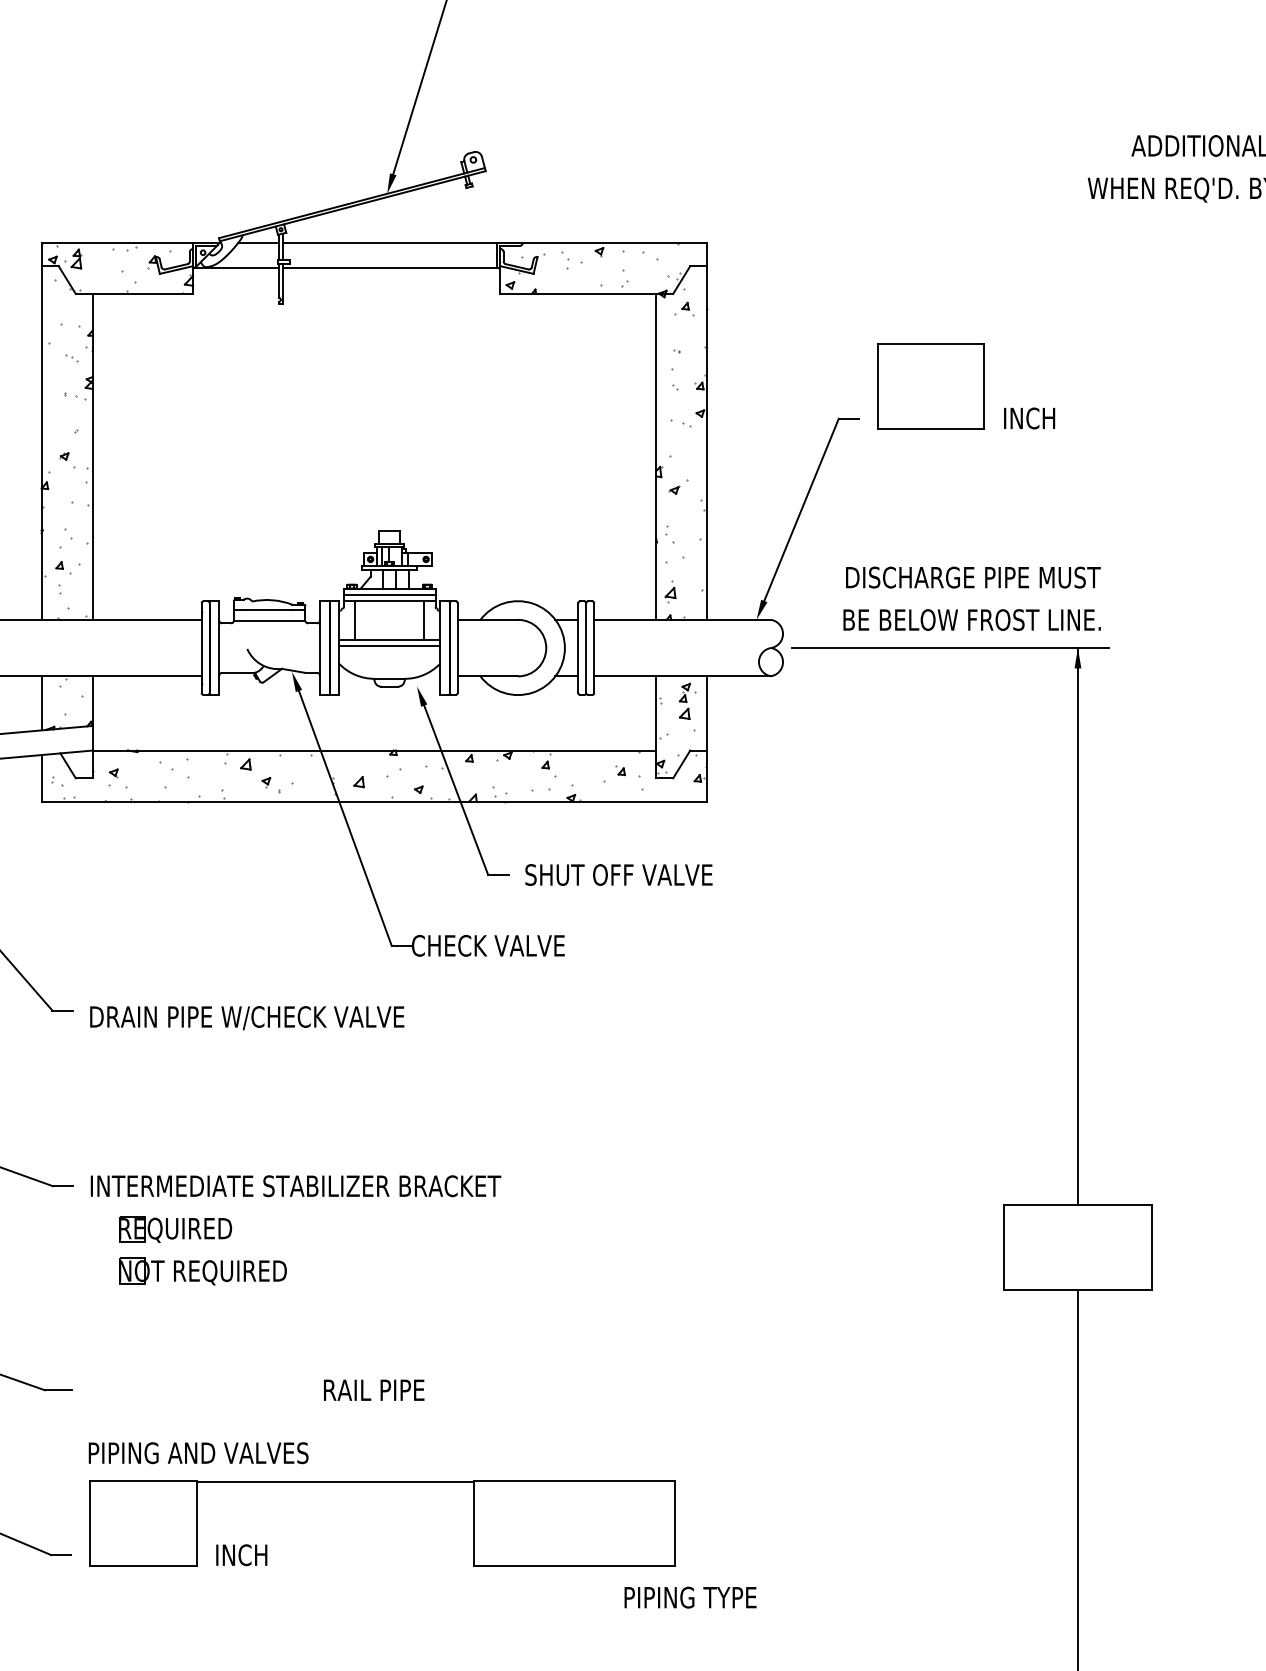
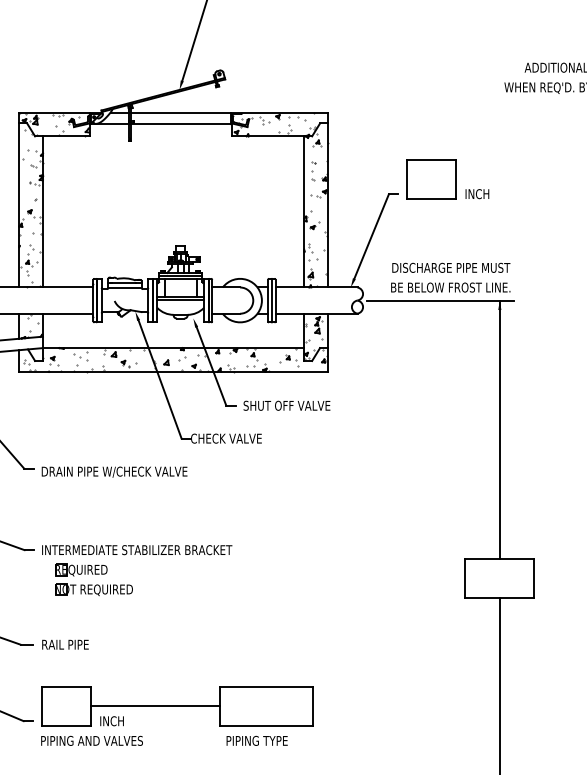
text: (374, 1389) -> (65, 644), moved
text: (197, 1452) -> (91, 740), moved
line: (335, 1482) -> (155, 706), moved
text: (689, 1596) -> (256, 740), moved

